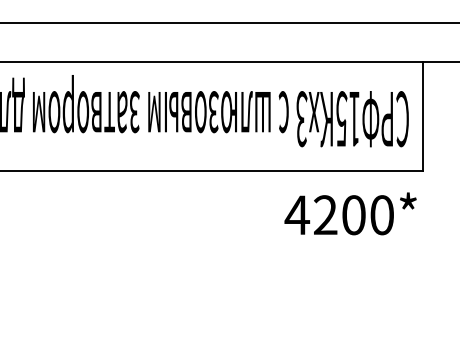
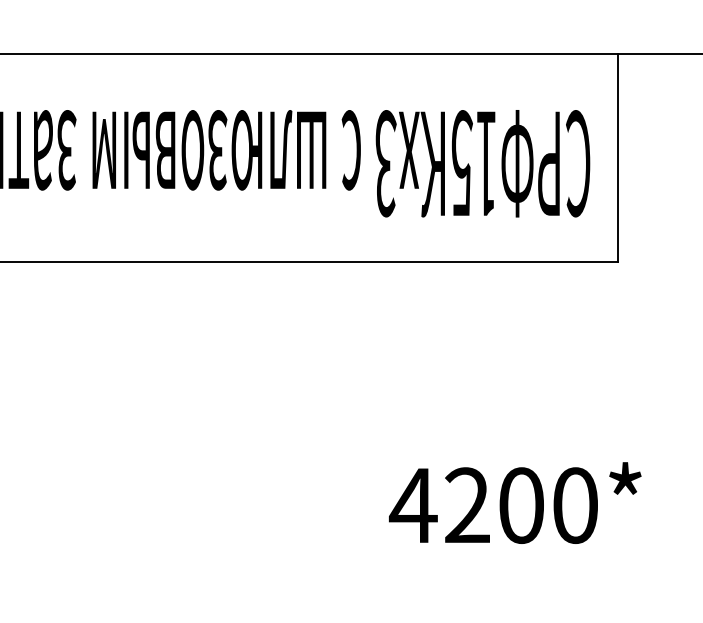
text: (350, 213) -> (514, 502), moved

